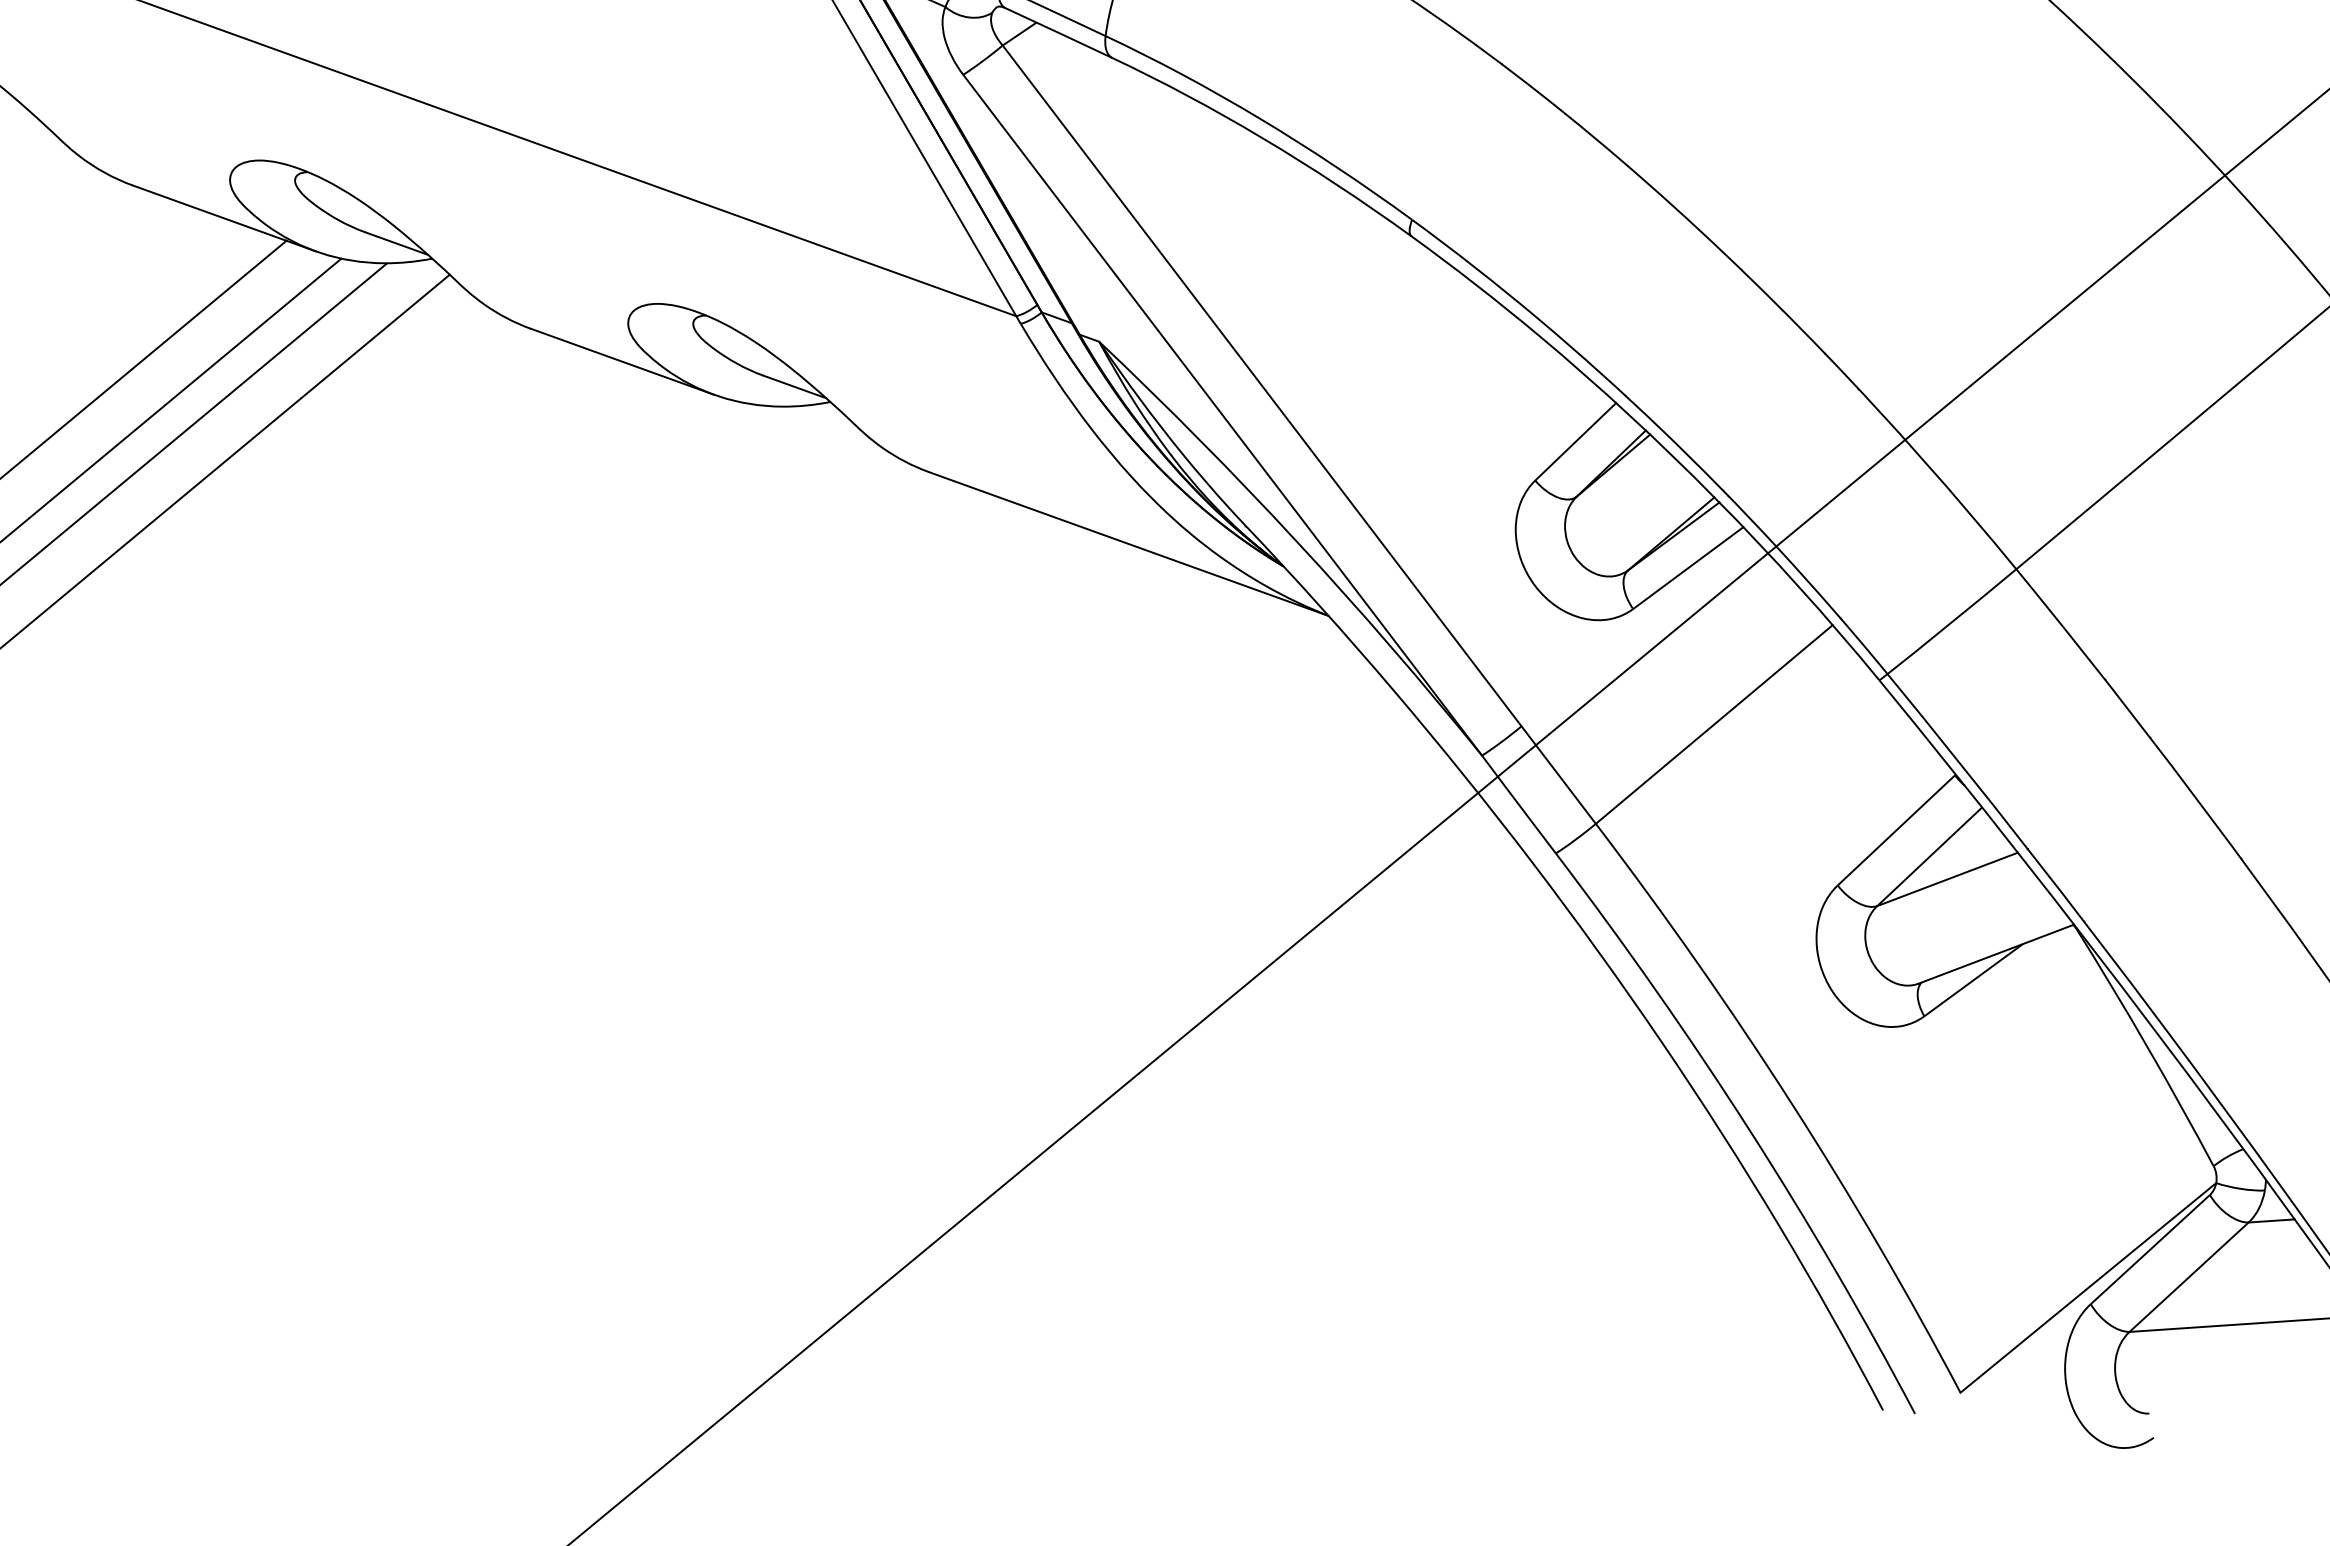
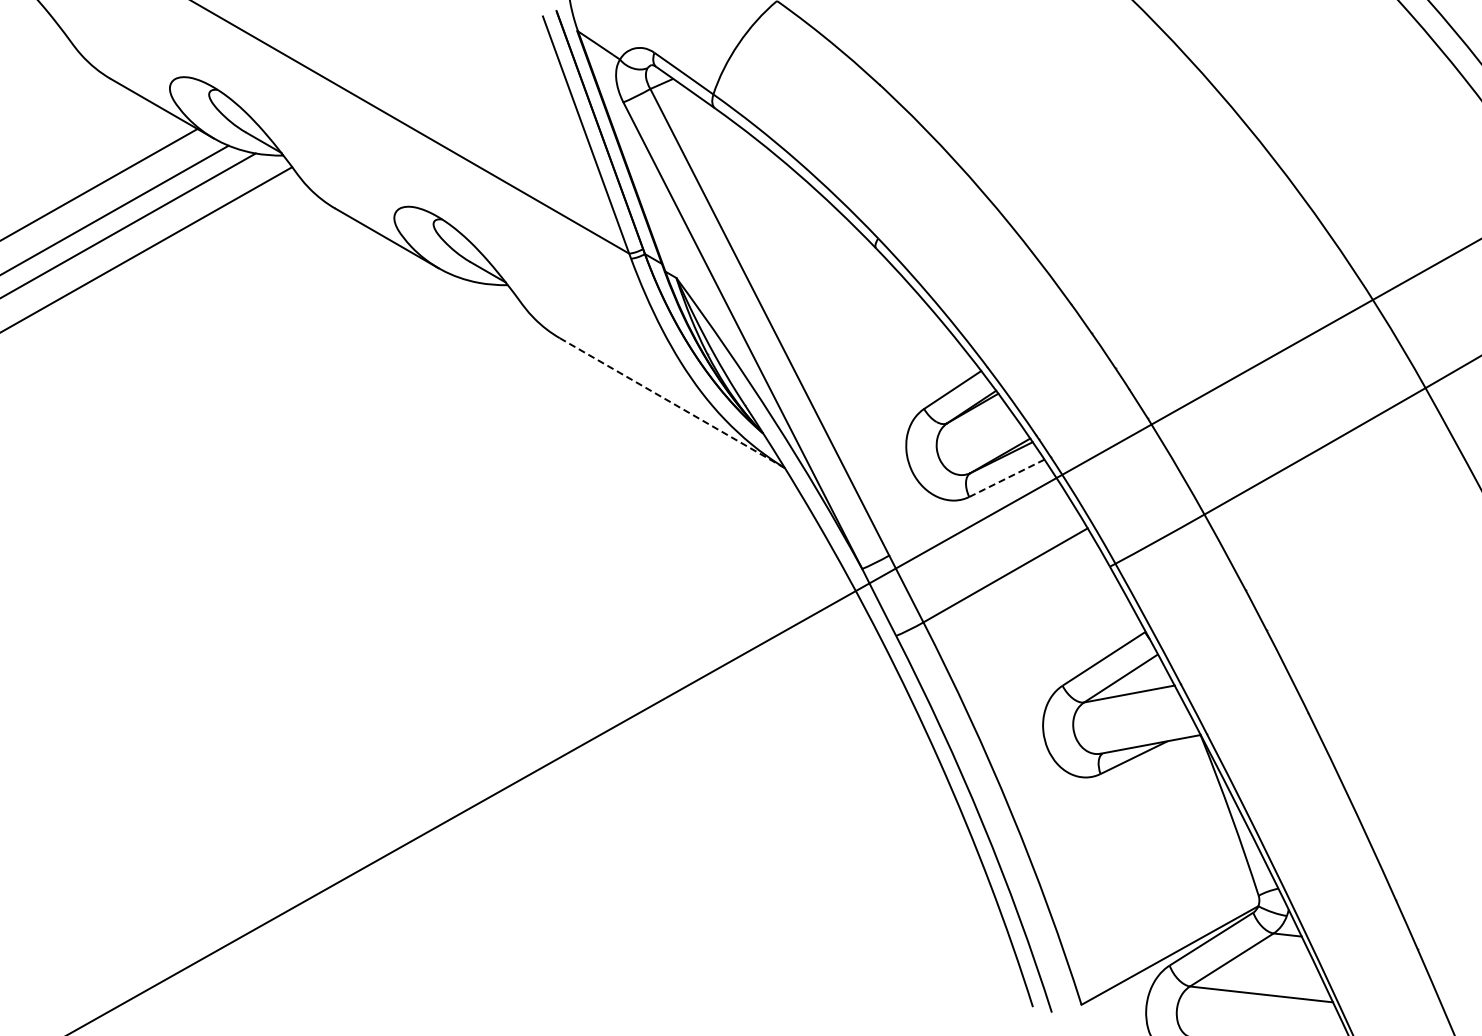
line: (1129, 544) -> (672, 403), solid -> dashed
line: (1689, 568) -> (1007, 478), solid -> dashed

